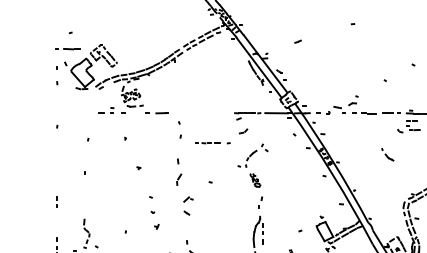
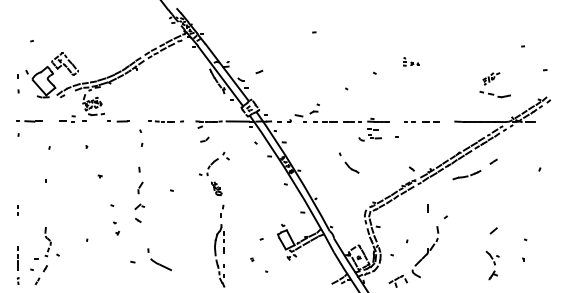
part: (298, 41) -> (259, 71), moved
line: (68, 49) -> (29, 121), moved
part: (212, 143) -> (165, 121), moved
part: (387, 154) -> (348, 162), size x1.67
part: (188, 205) -> (139, 212), moved
part: (155, 220) -> (116, 228), size x0.71

